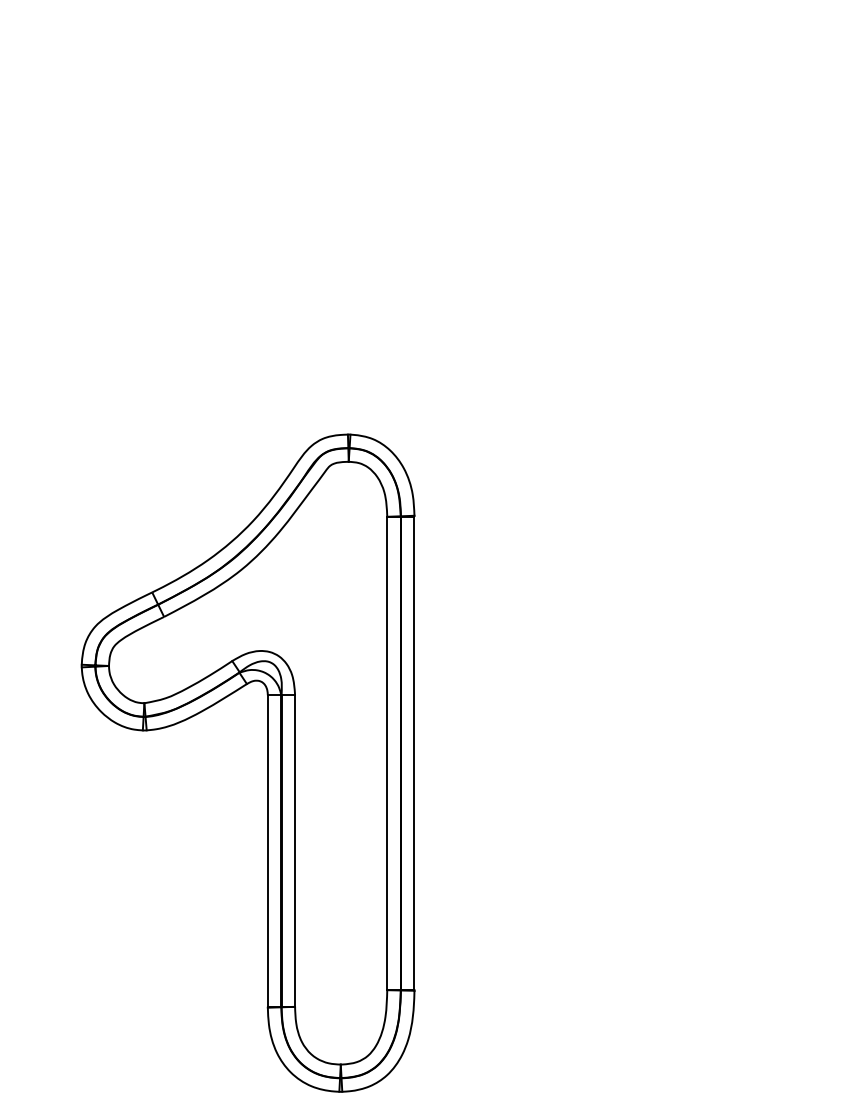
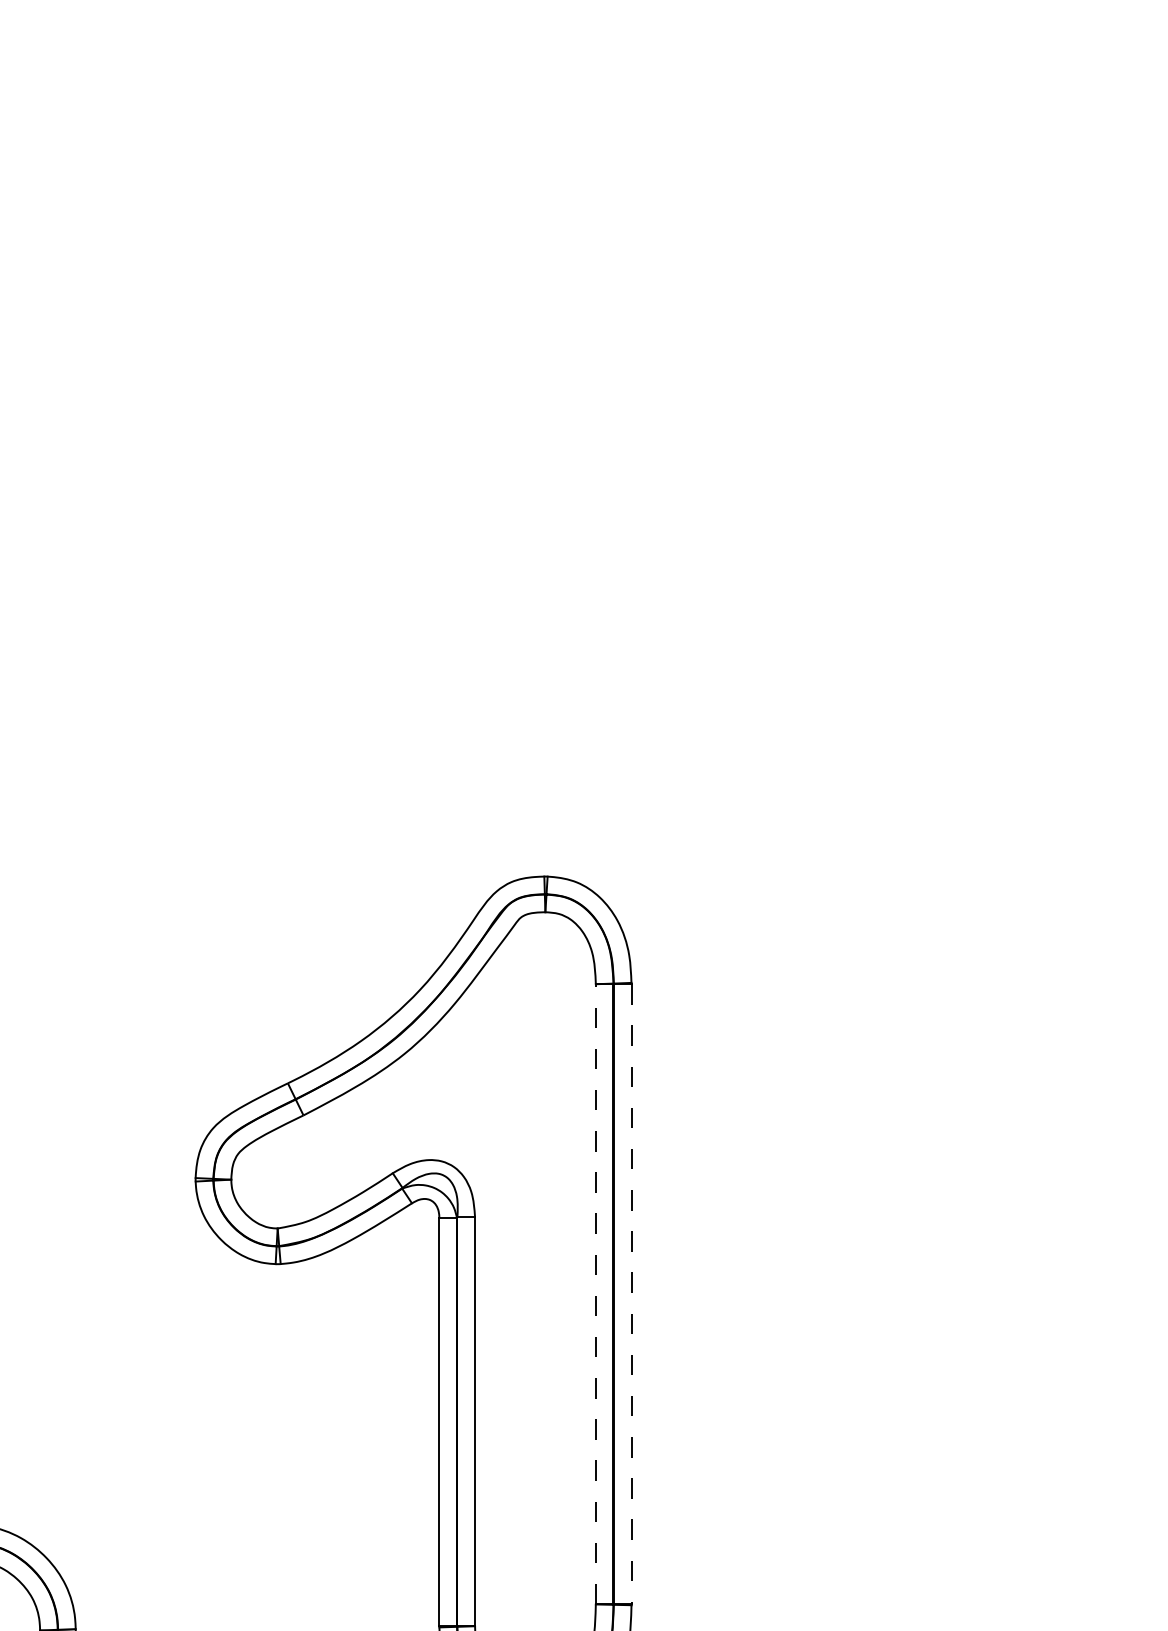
line: (386, 752) -> (595, 1293), solid -> dashed
line: (414, 753) -> (631, 1294), solid -> dashed

